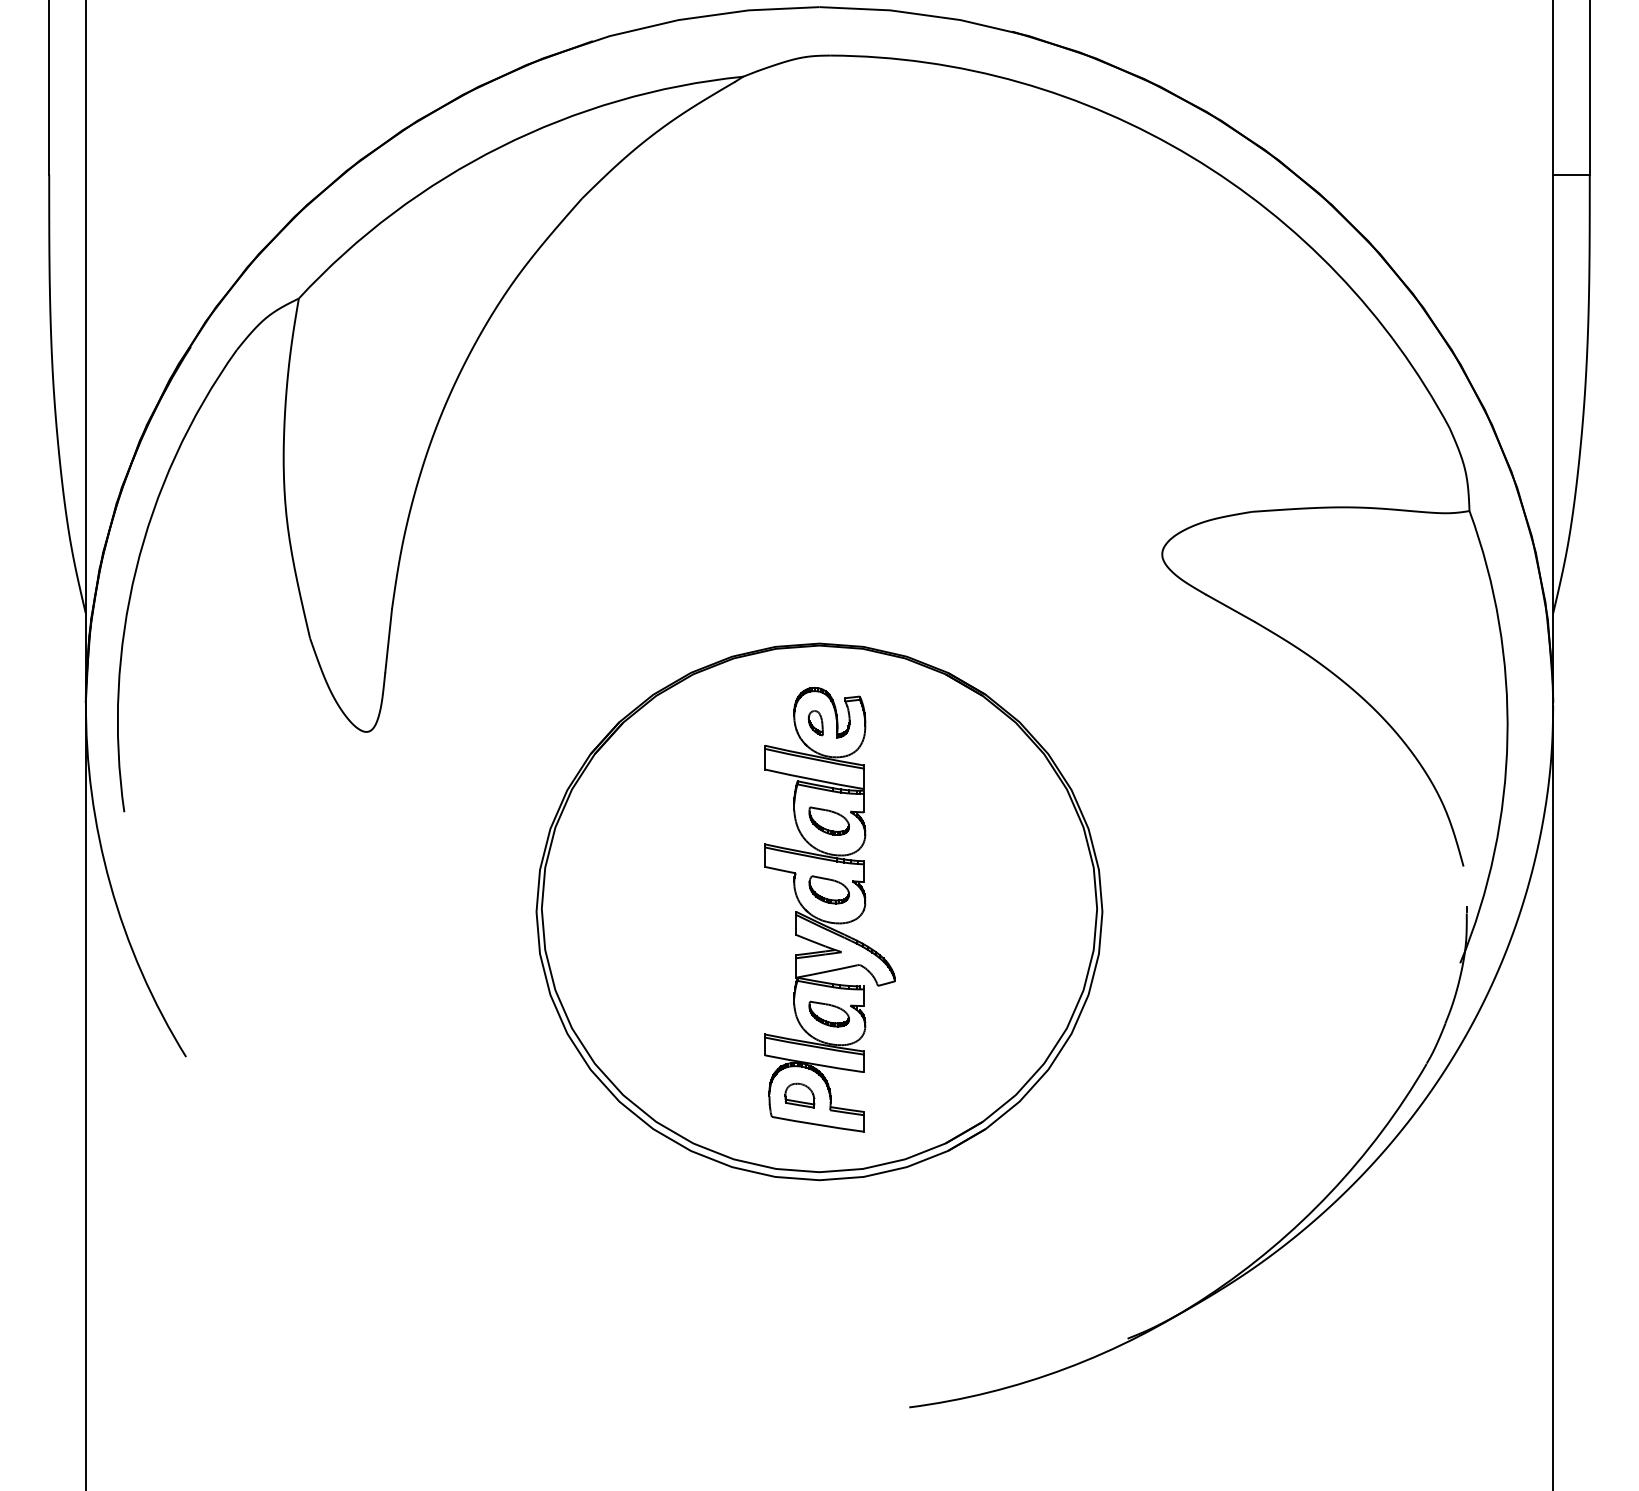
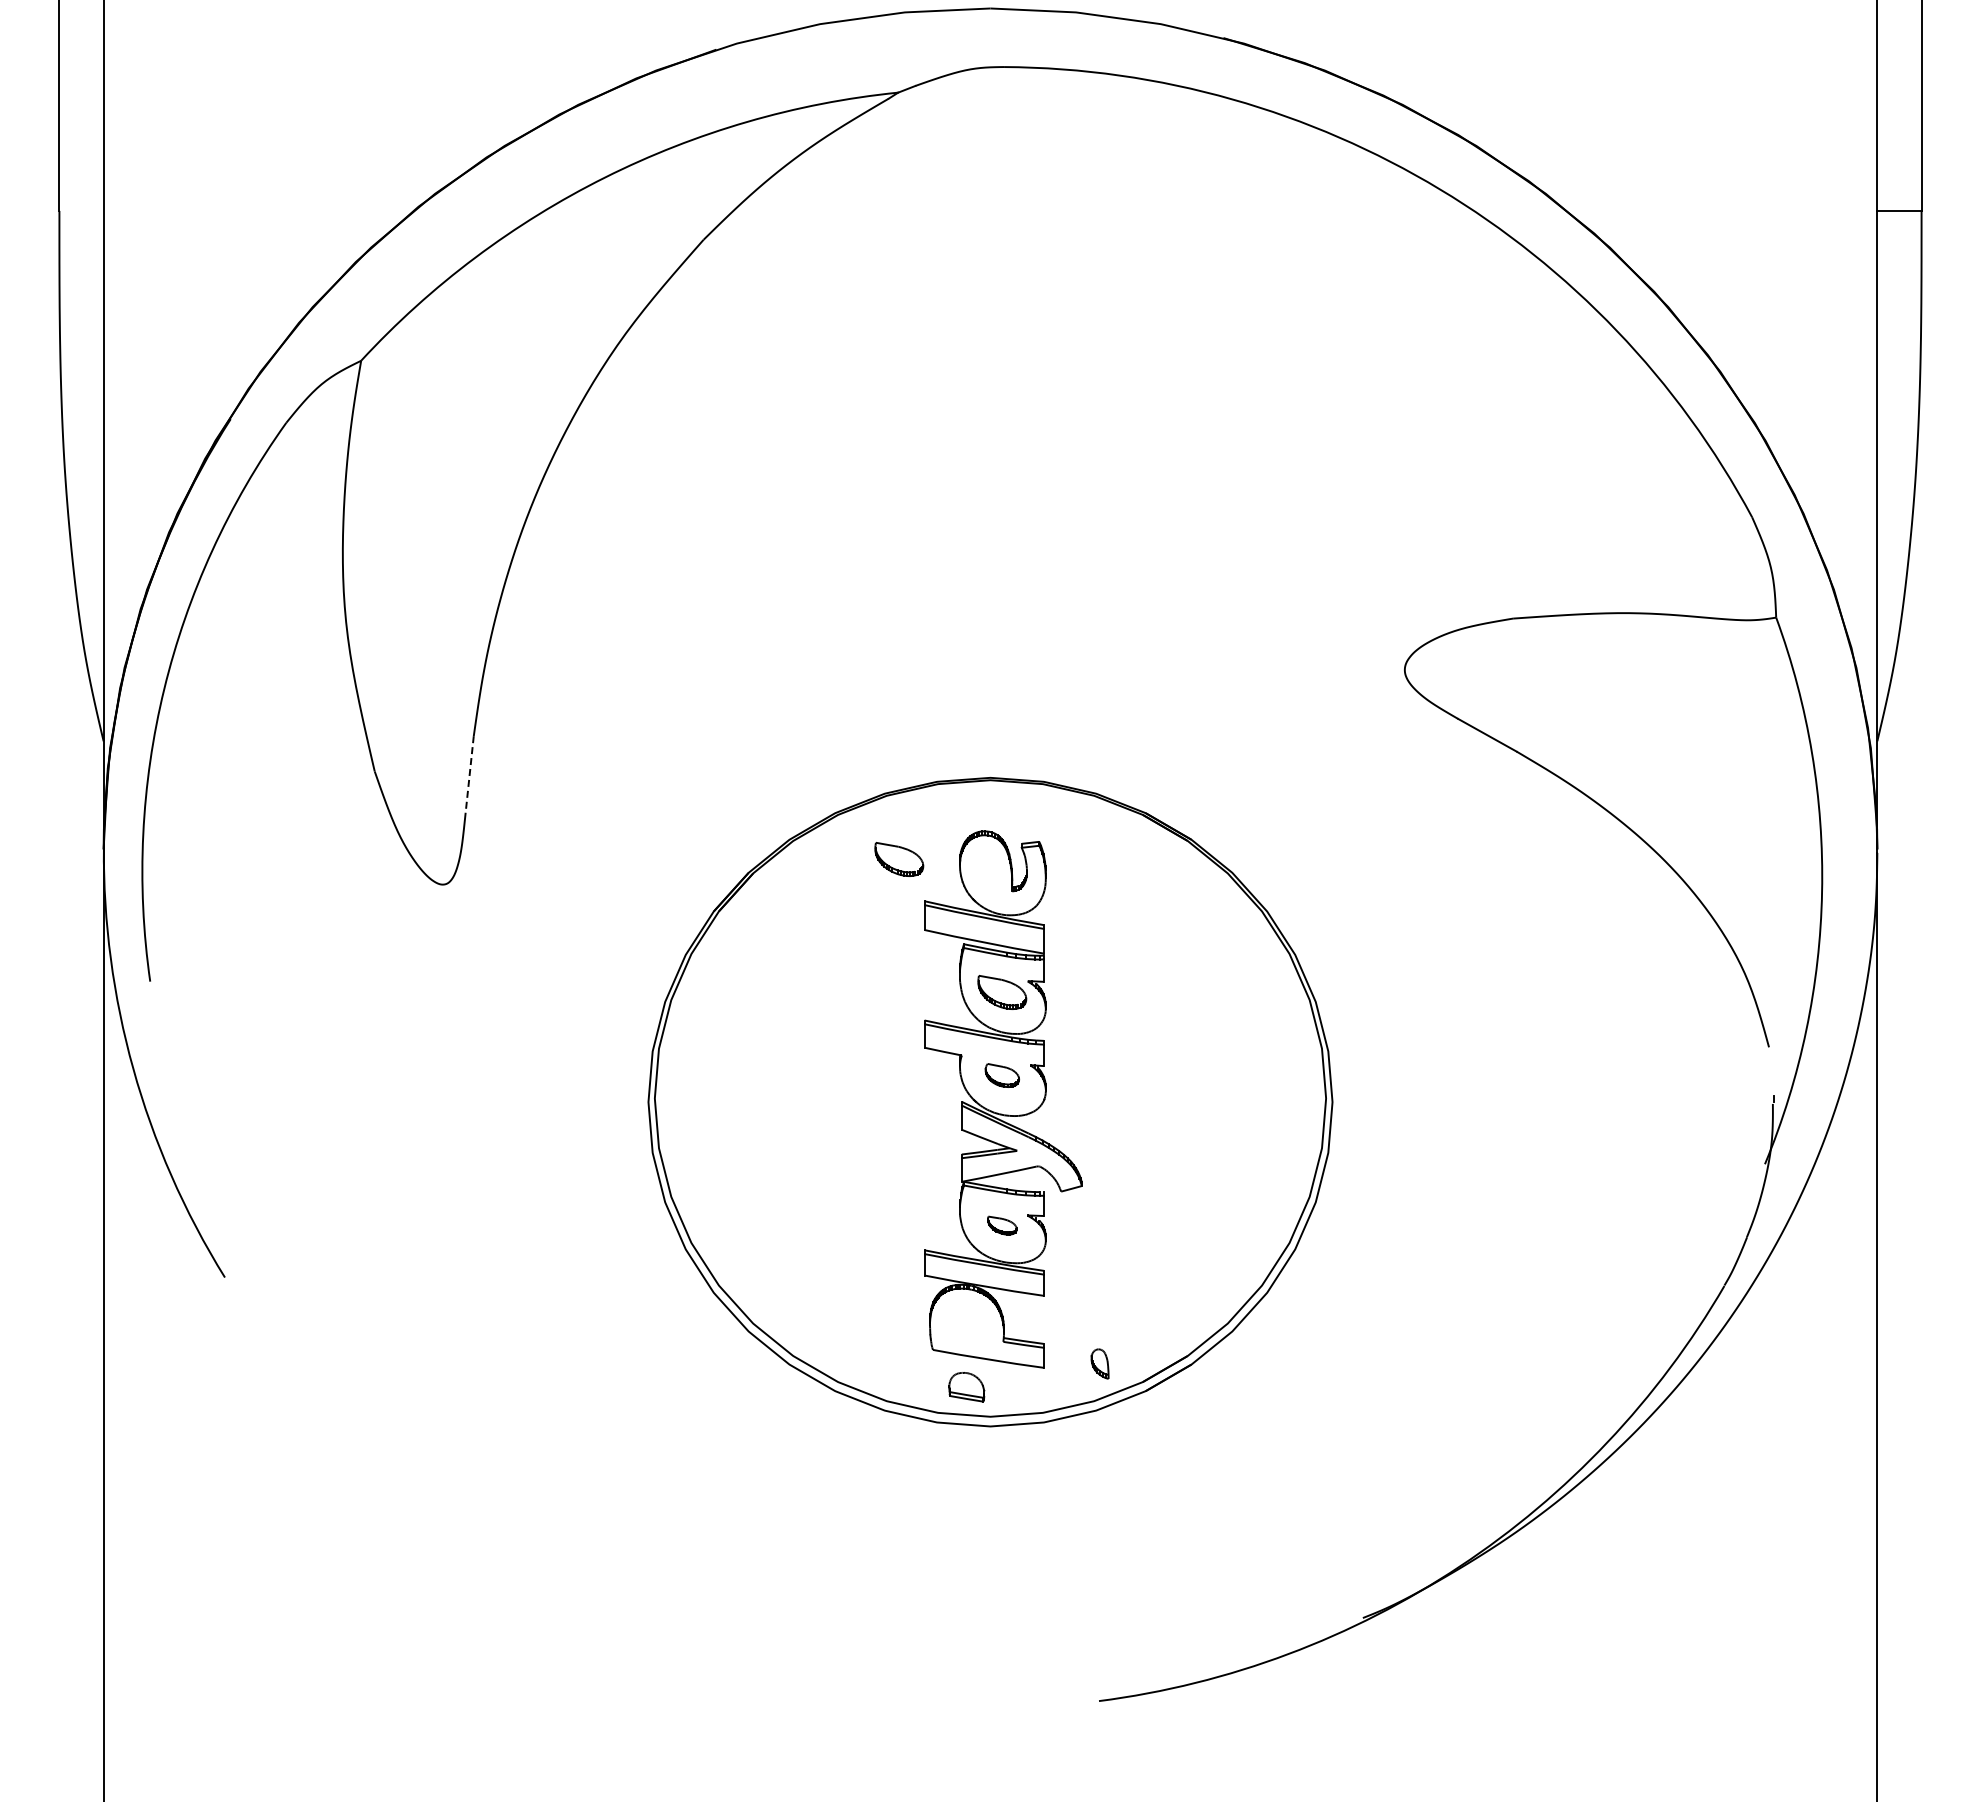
line: (388, 640) -> (469, 774), solid -> dashed
part: (744, 711) -> (899, 859), added
part: (815, 722) -> (1099, 1363), moved
part: (829, 889) -> (1002, 1075), size x0.7
part: (829, 1013) -> (1002, 1225), size x0.6
part: (799, 1095) -> (966, 1387), moved

